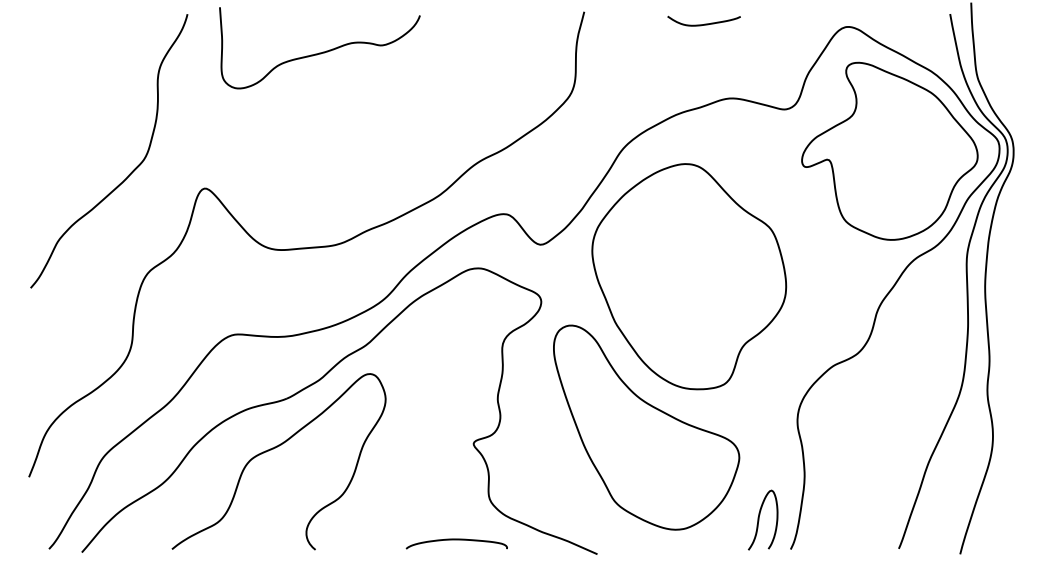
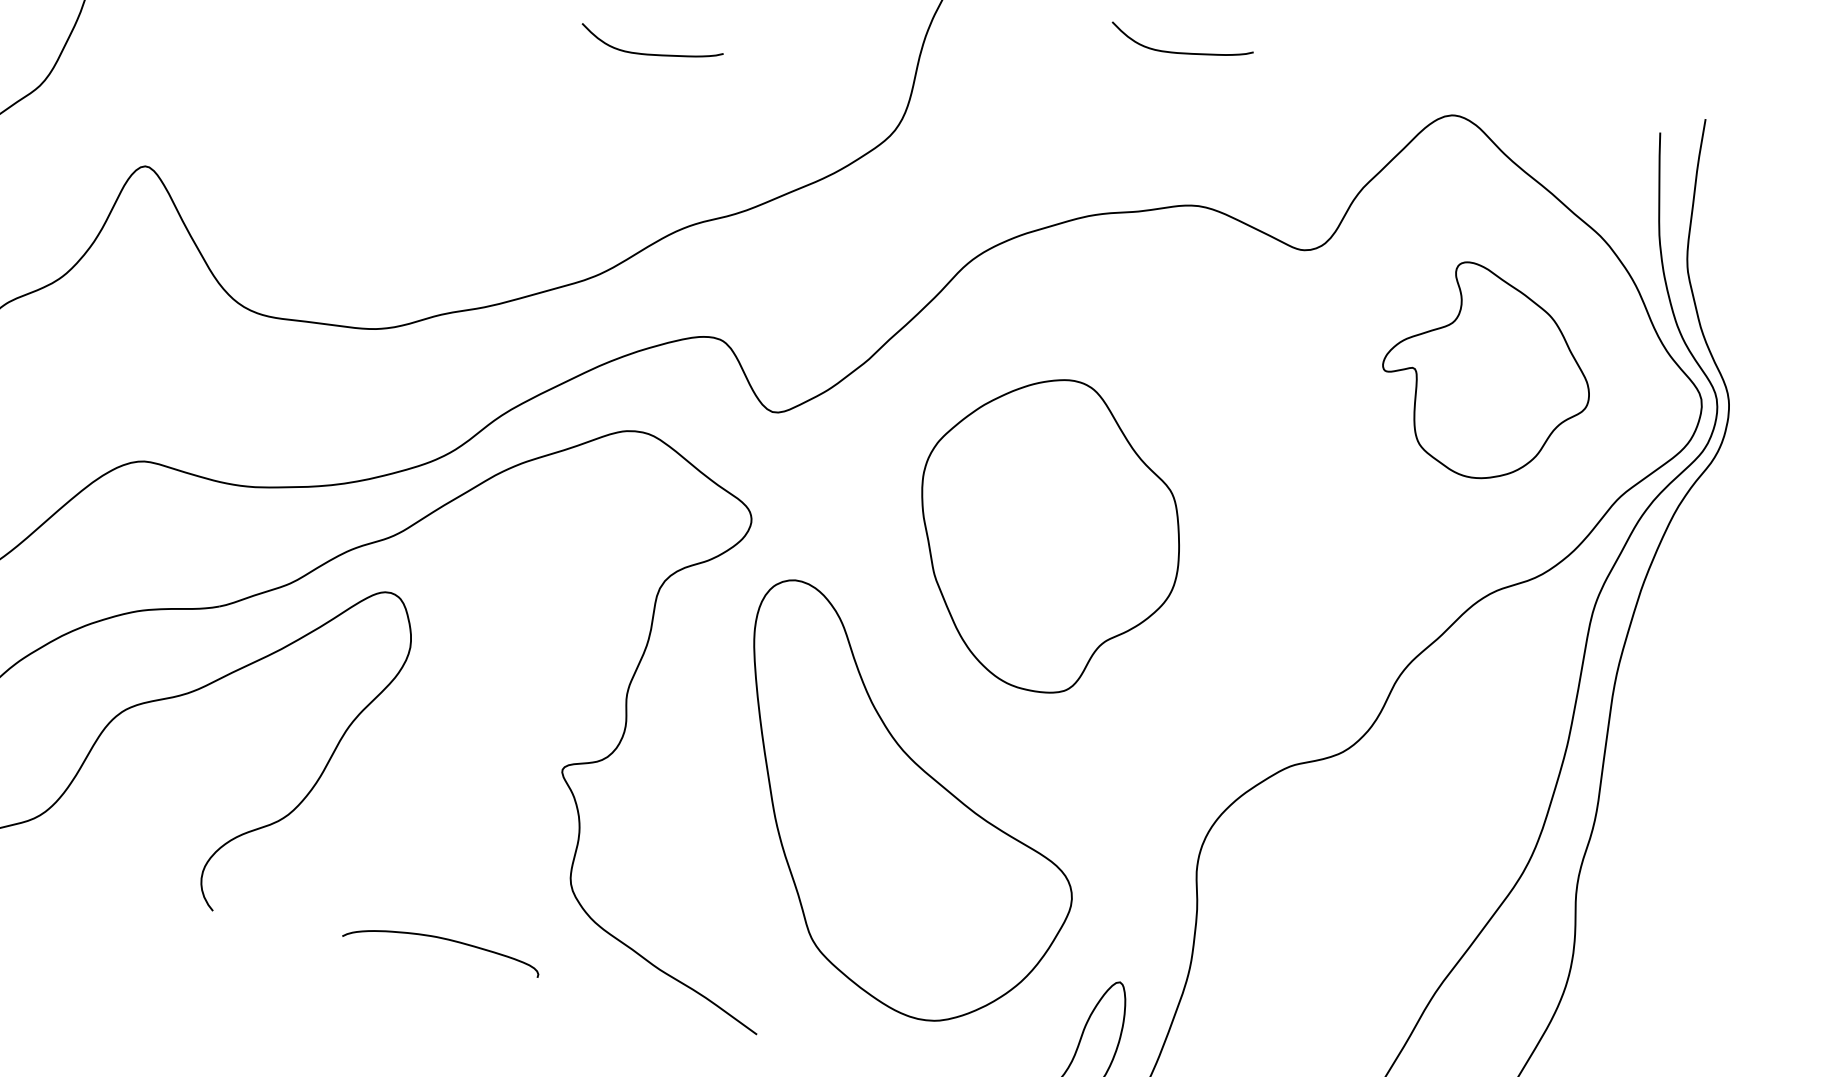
curve: (442, 79) -> (650, 52), added
part: (889, 150) -> (1487, 372), size x0.6
part: (689, 276) -> (1048, 534), size x0.7
curve: (456, 540) -> (443, 940), moved

